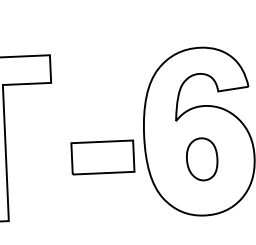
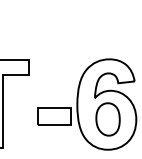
part: (201, 159) -> (107, 119), size x1.43

